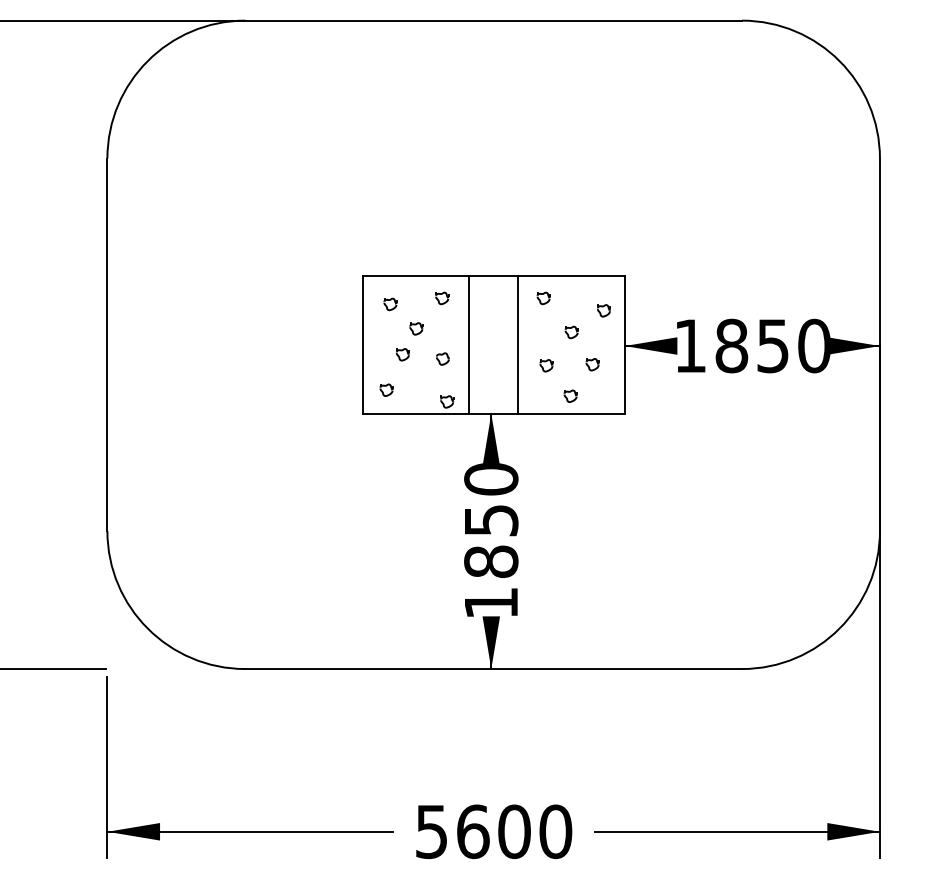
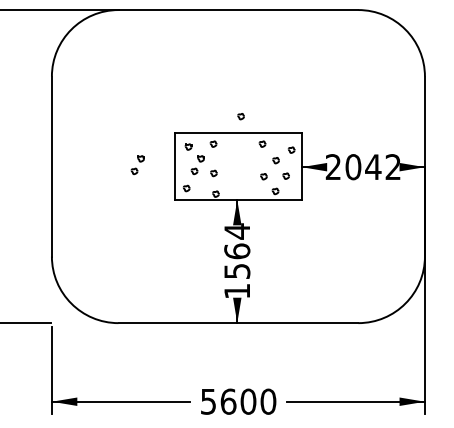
part: (497, 241) -> (240, 116), added
part: (284, 340) -> (137, 164), added
line: (468, 344) -> (226, 166), removed
line: (518, 344) -> (250, 166), removed
text: (750, 346) -> (362, 167), 1850 -> 2042
text: (491, 520) -> (237, 251), 1850 -> 1564

